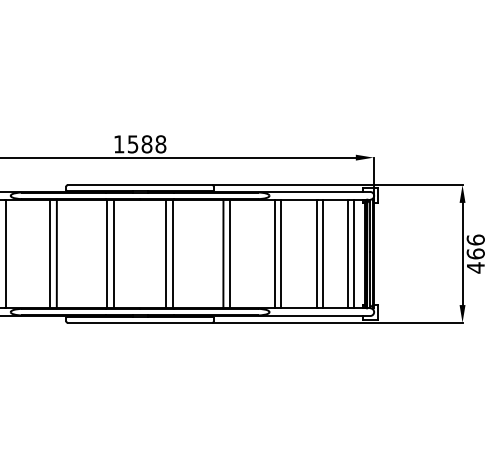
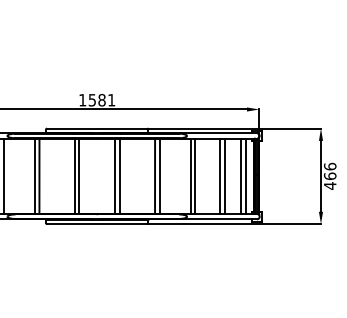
text: (160, 144) -> (111, 100), 1588 -> 1581

